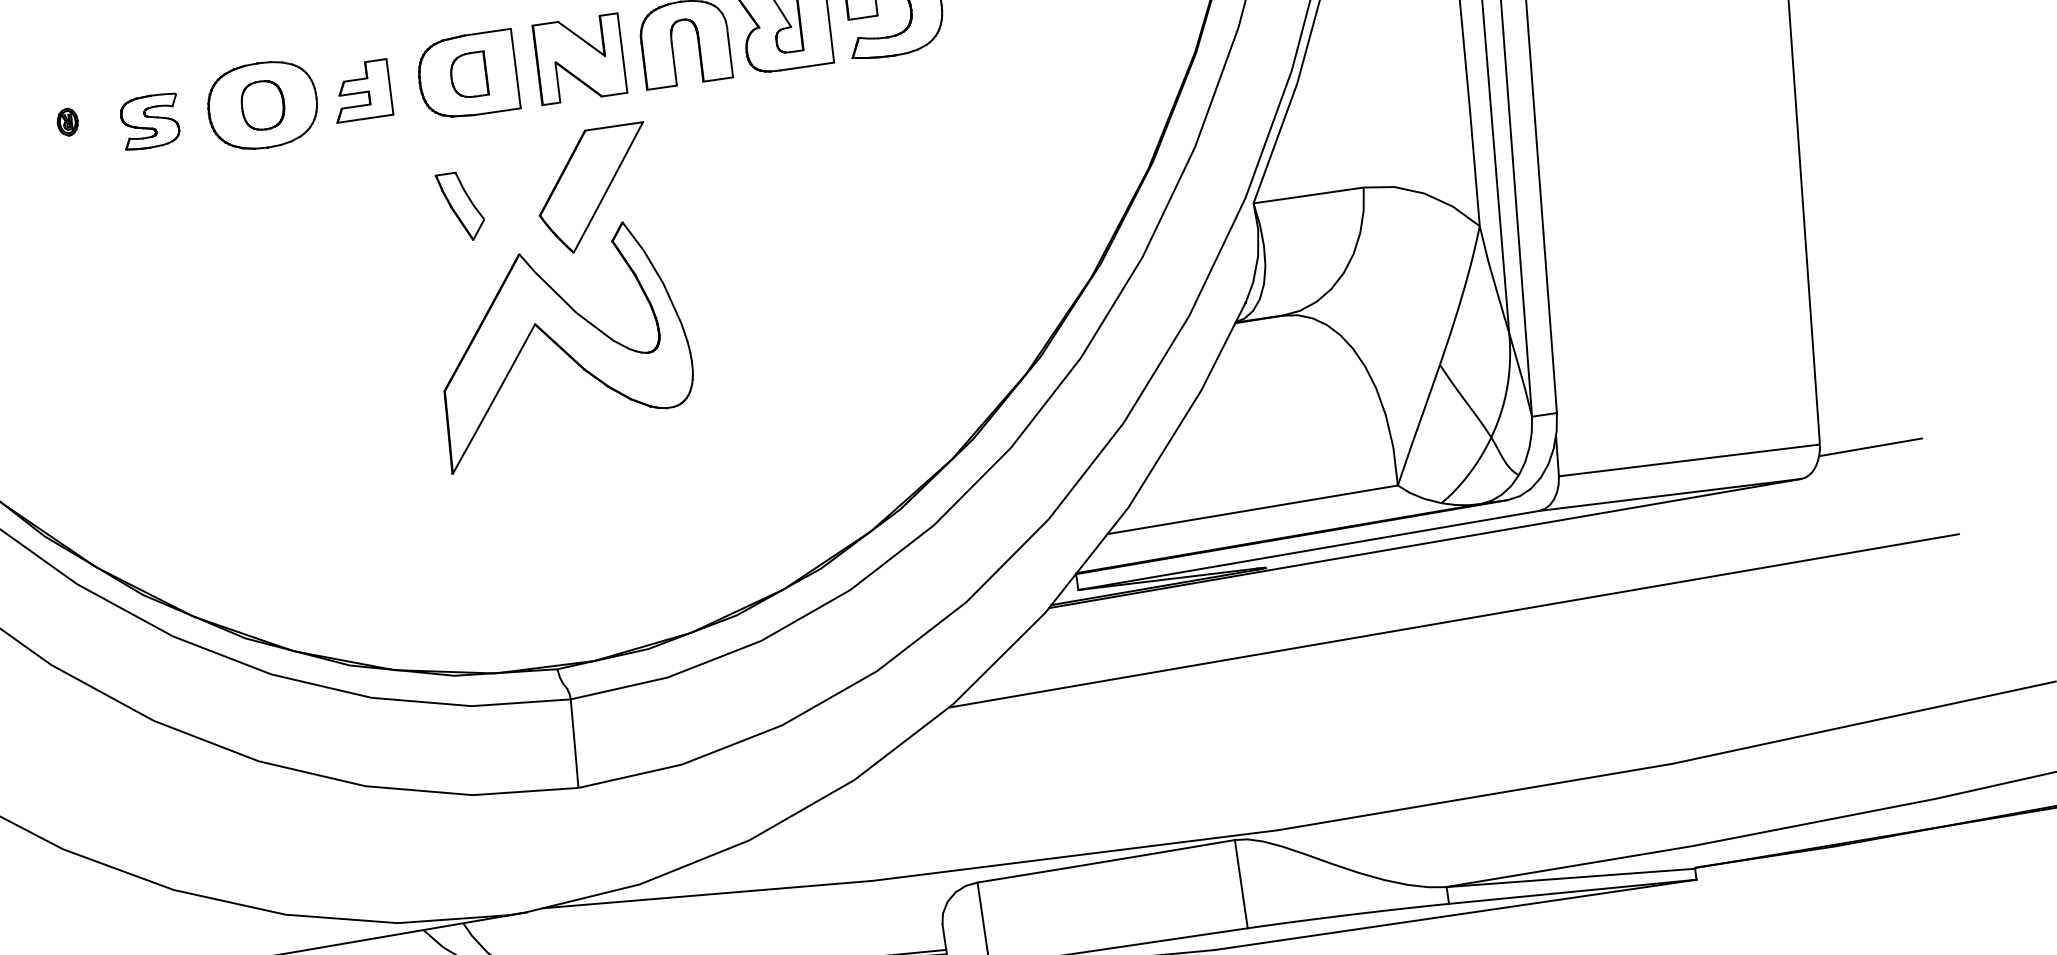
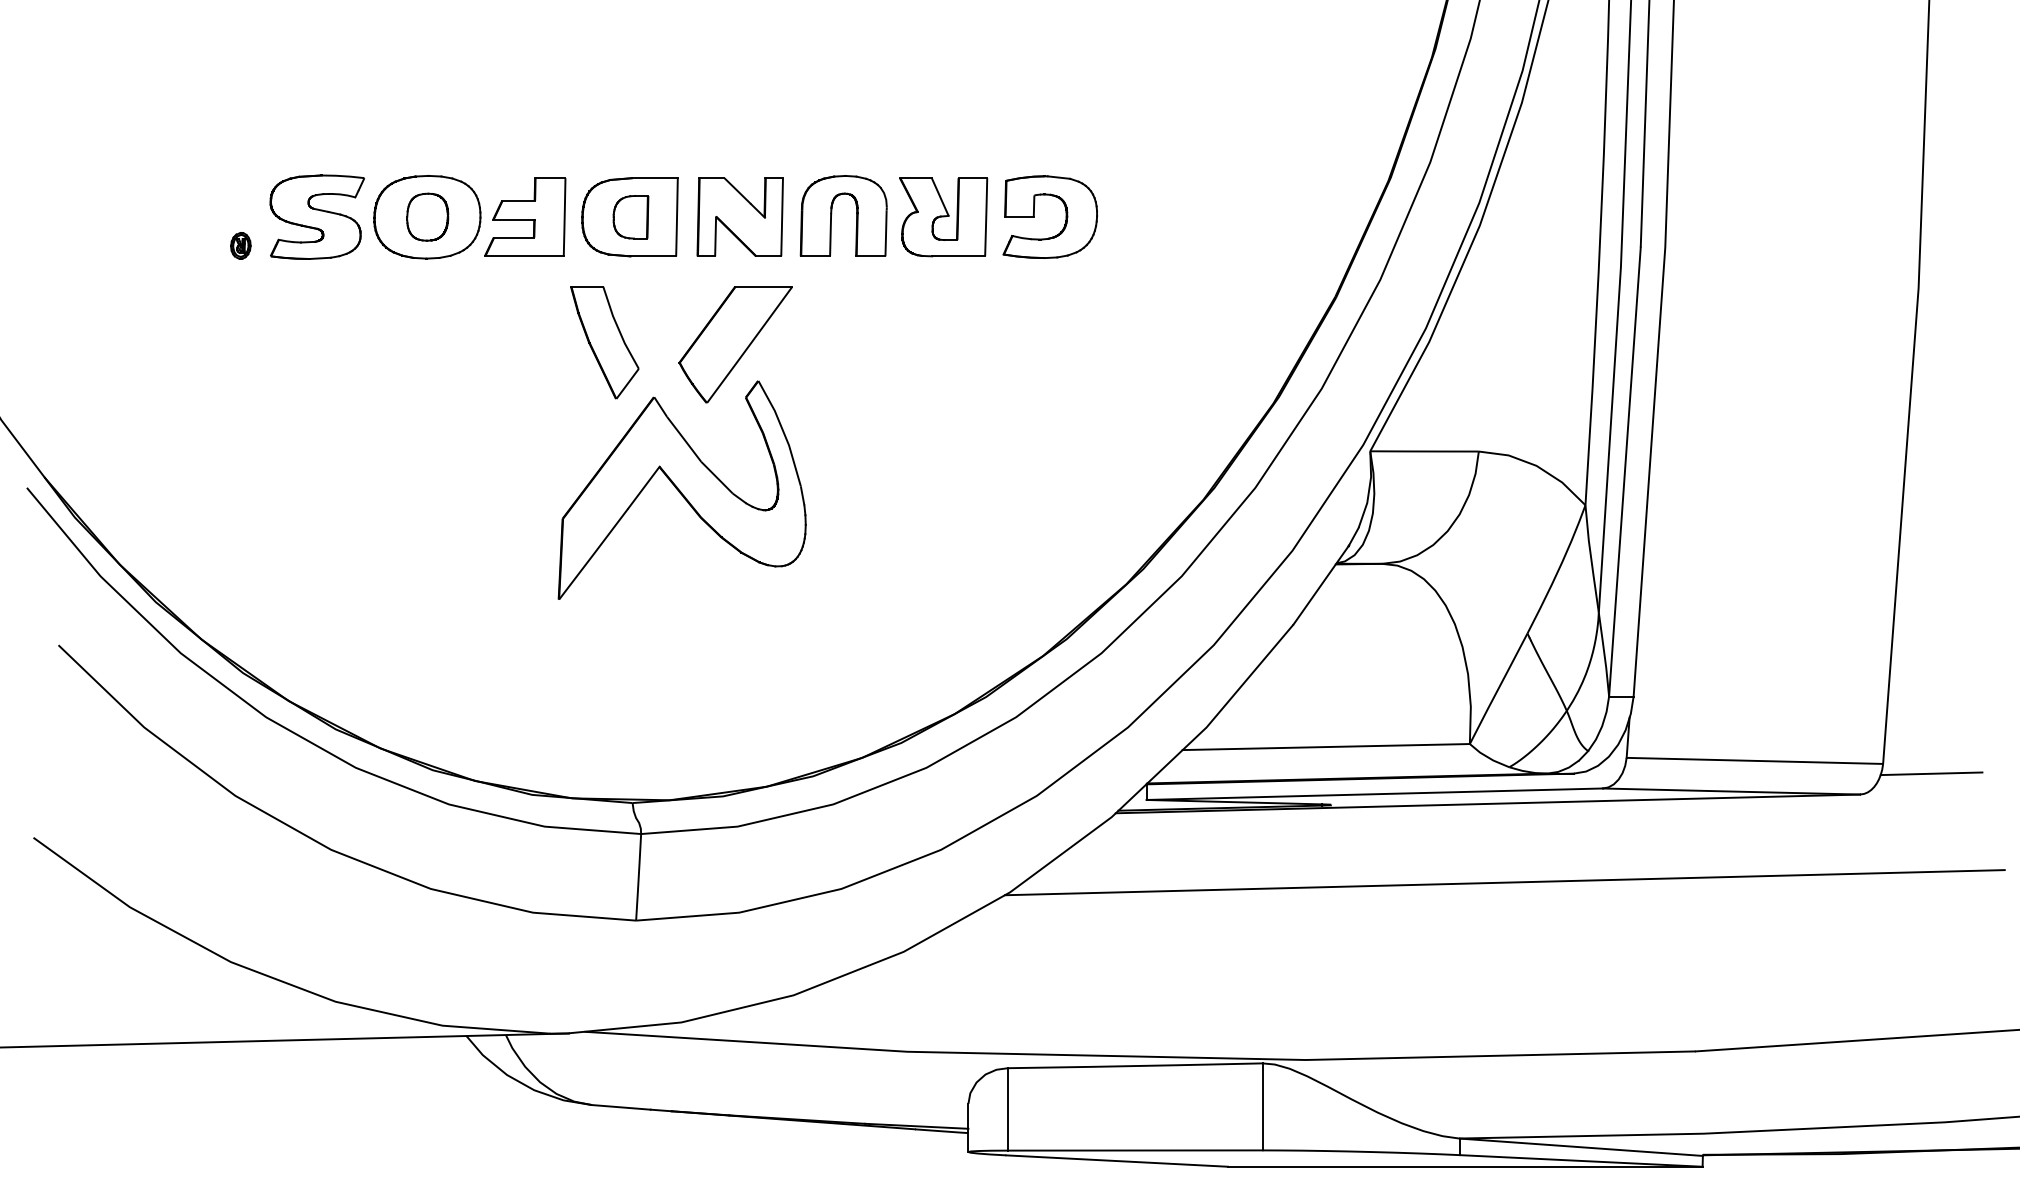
part: (362, 90) -> (525, 216), size x1.43
part: (151, 120) -> (317, 216), size x1.67
part: (67, 121) -> (240, 245), moved
part: (460, 206) -> (604, 342), size x1.67

